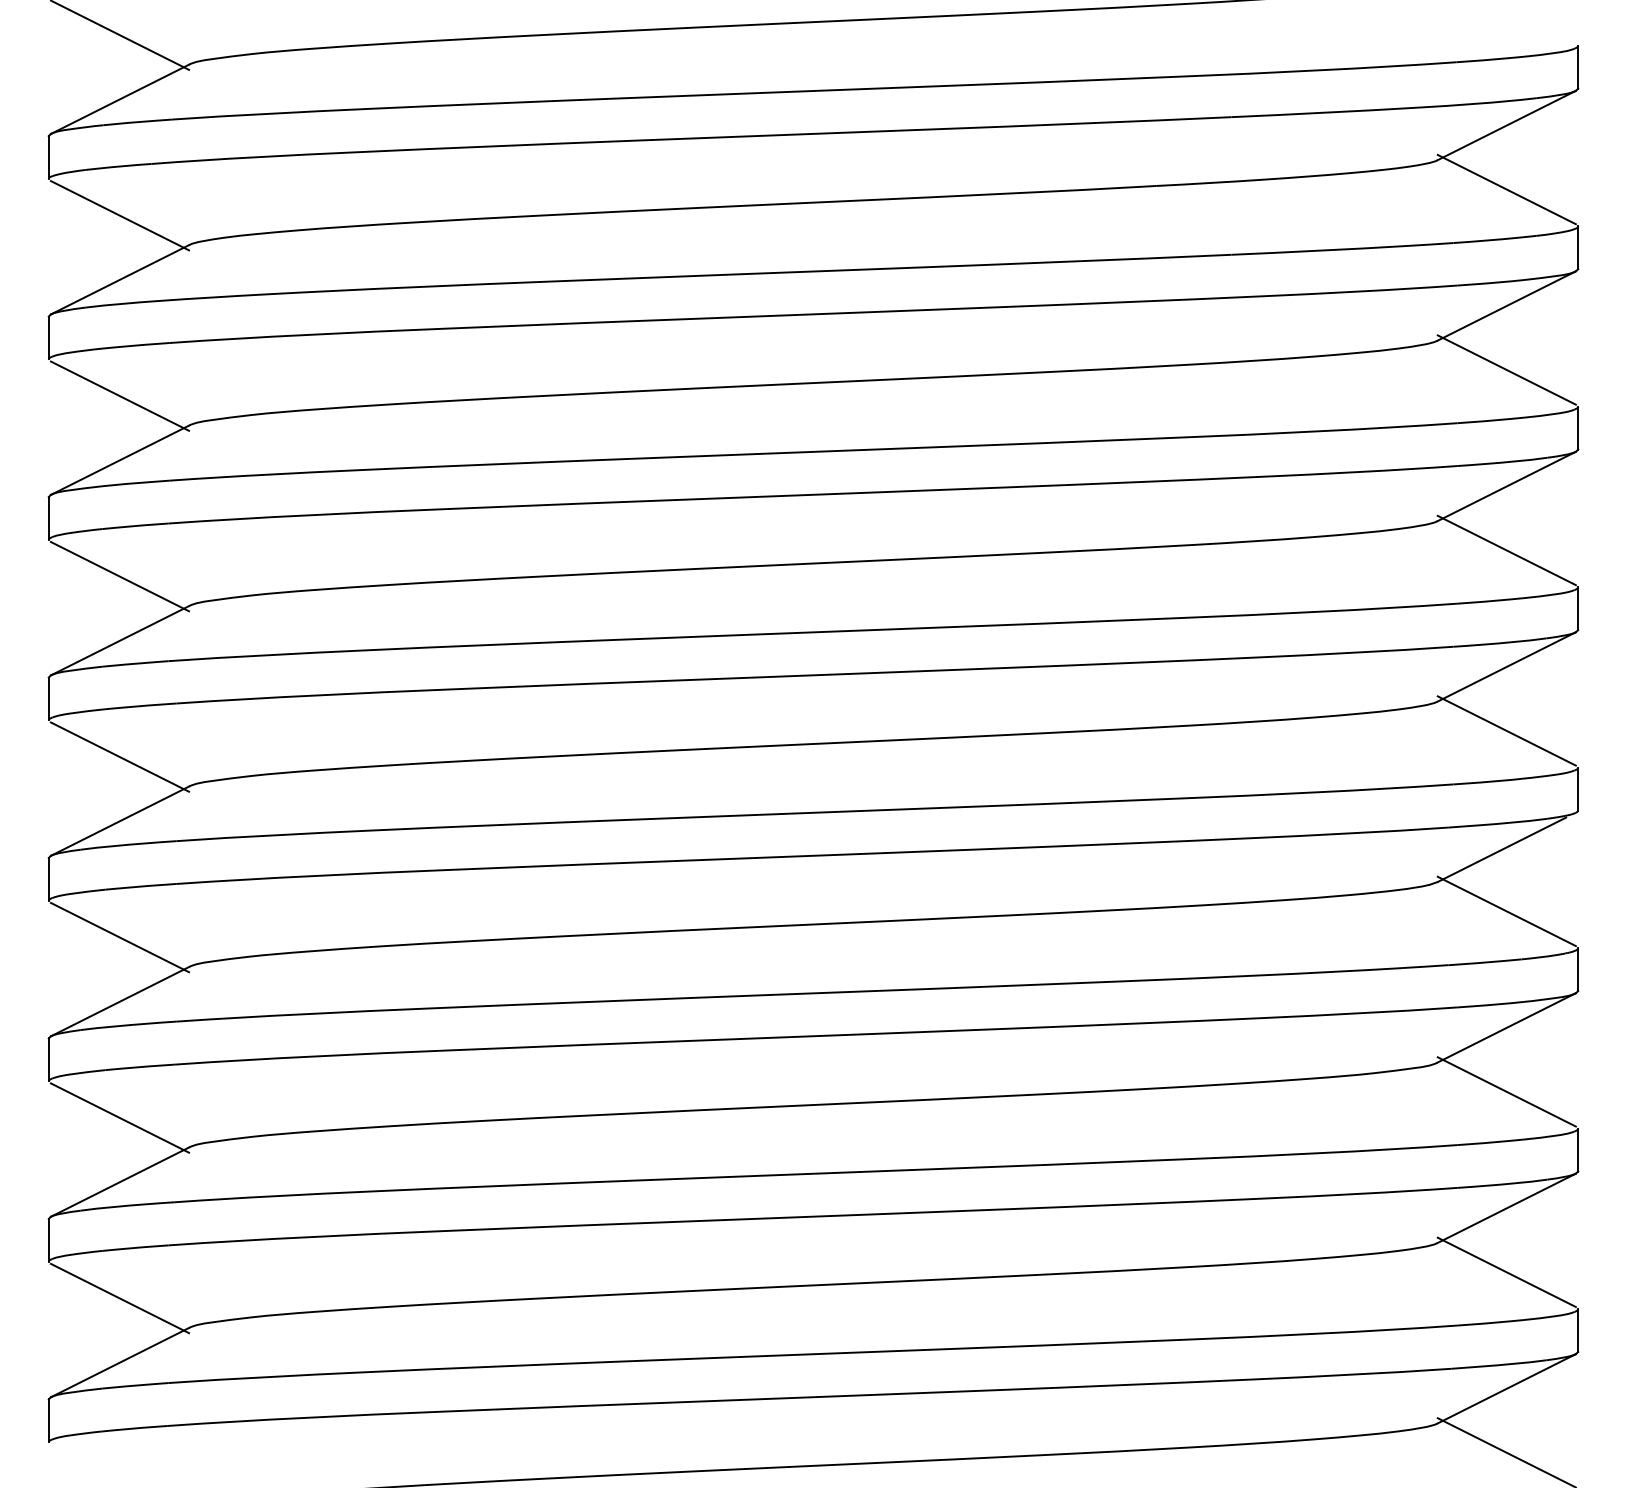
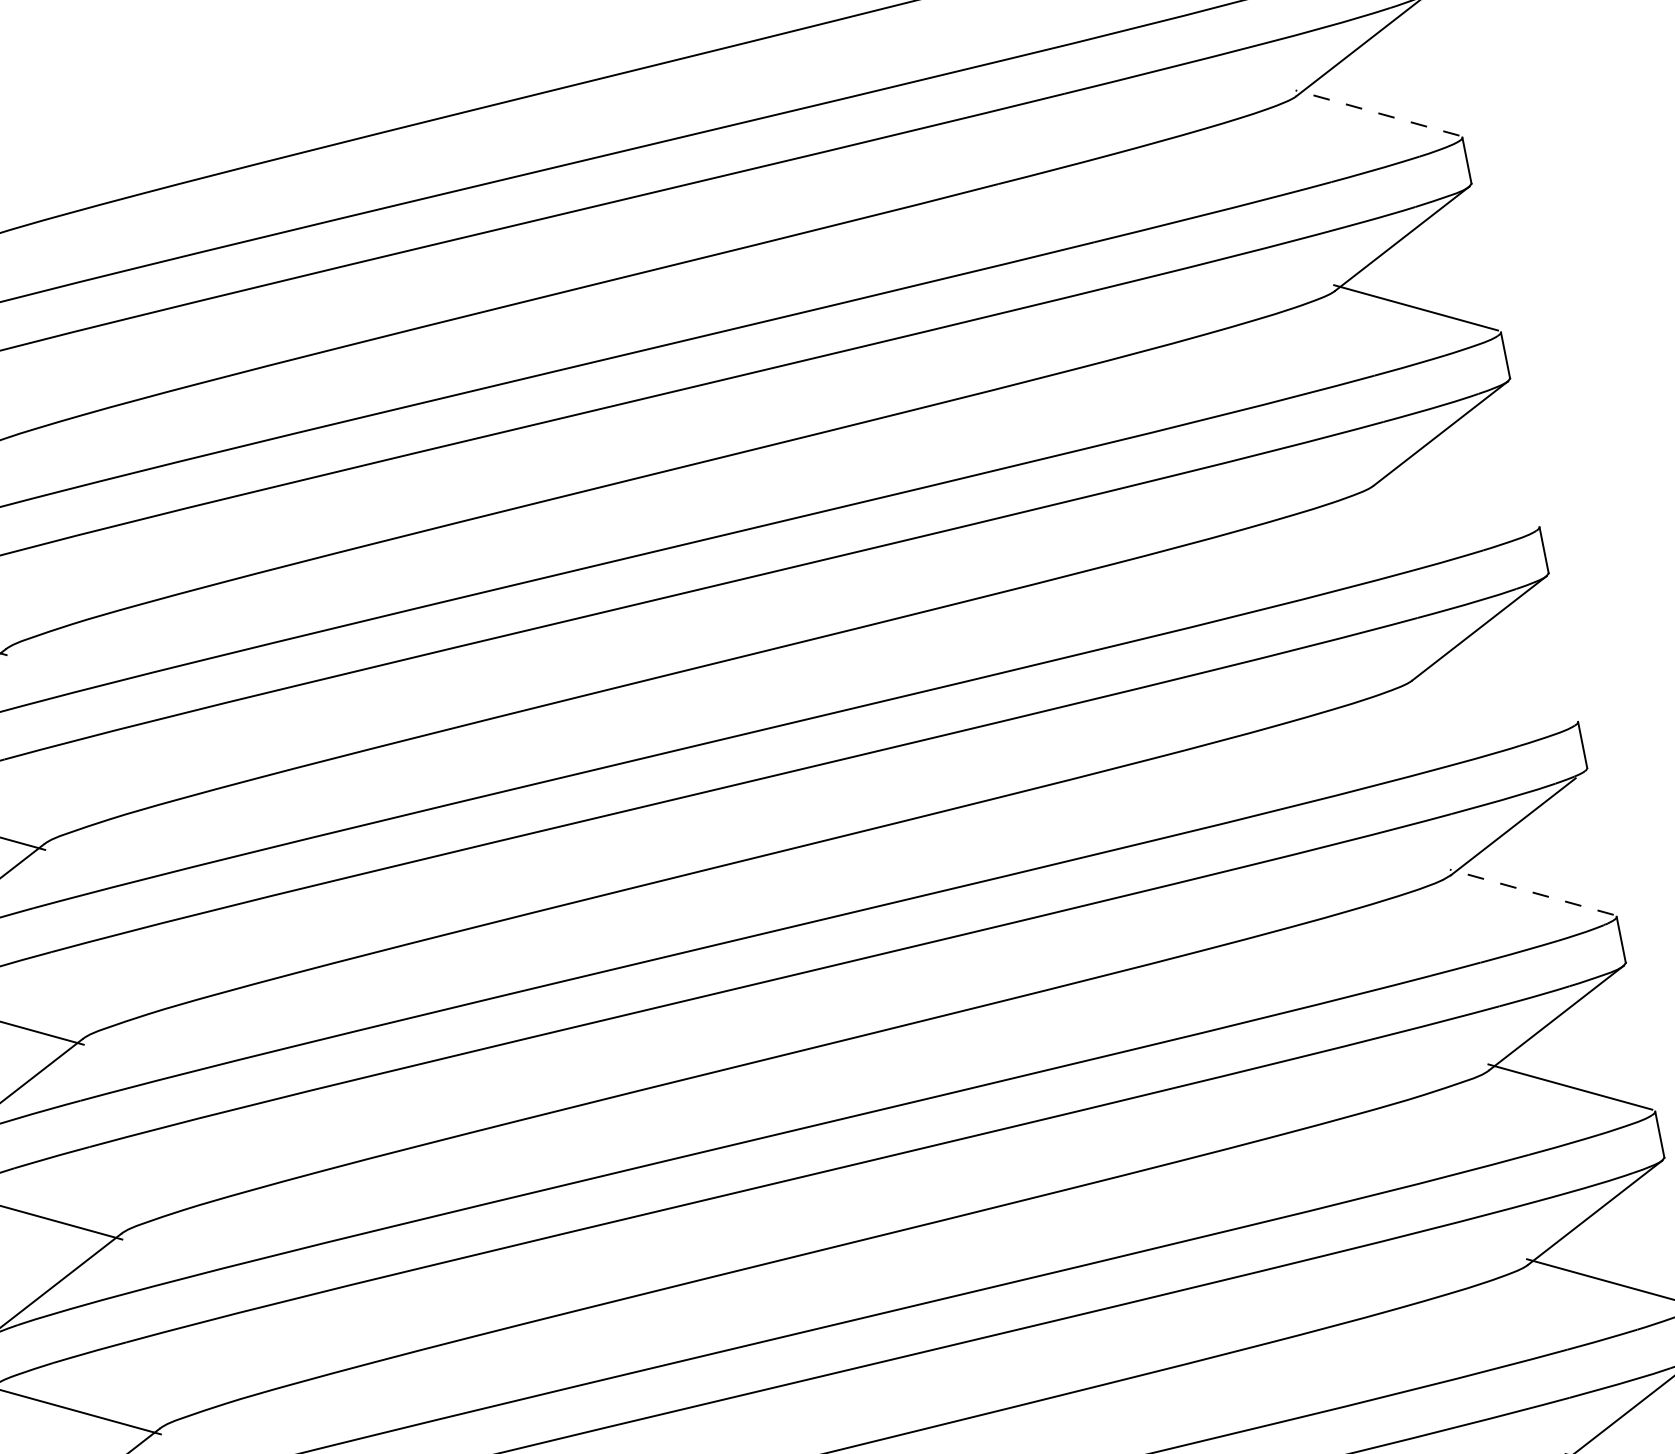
line: (1506, 189) -> (1377, 113), solid -> dashed
line: (1506, 550) -> (1454, 502), removed
line: (1506, 730) -> (1492, 697), removed
line: (1506, 911) -> (1531, 892), solid -> dashed

